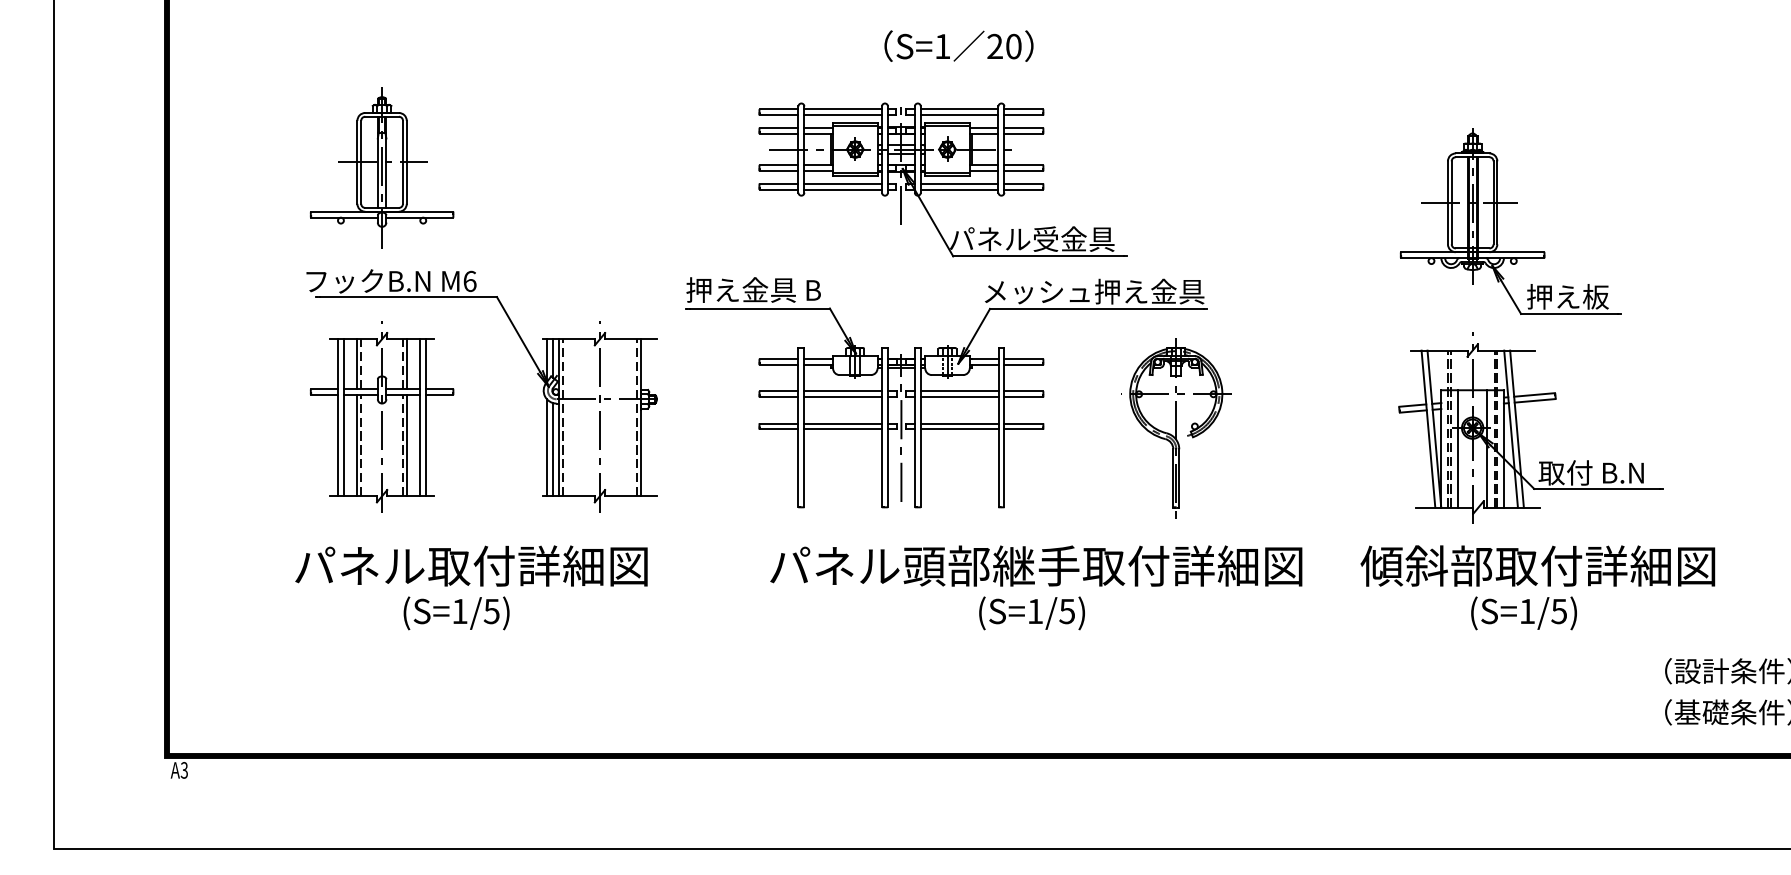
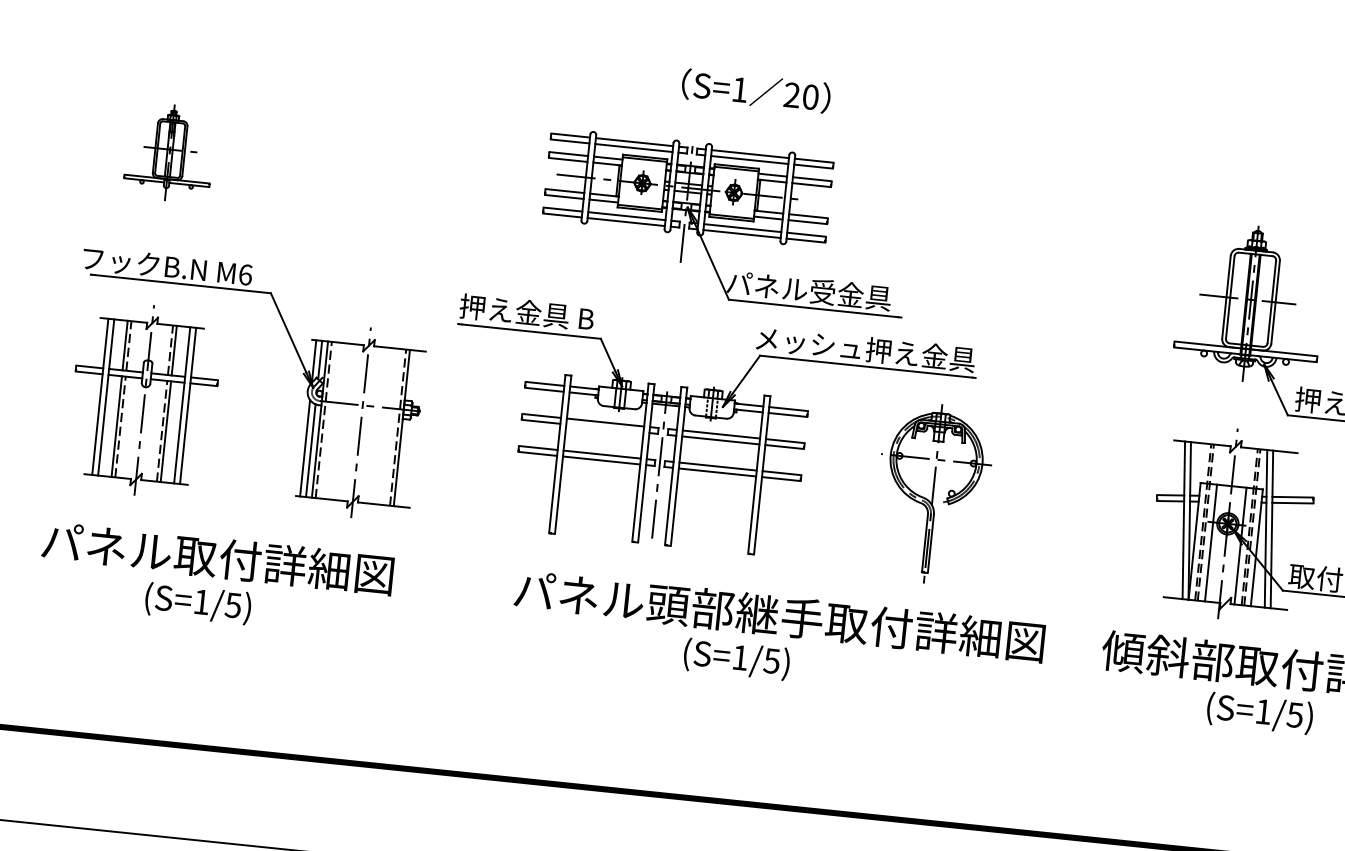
part: (381, 167) -> (169, 152), size x0.6
line: (843, 397) -> (605, 428), removed
text: (1031, 613) -> (736, 659), moved

